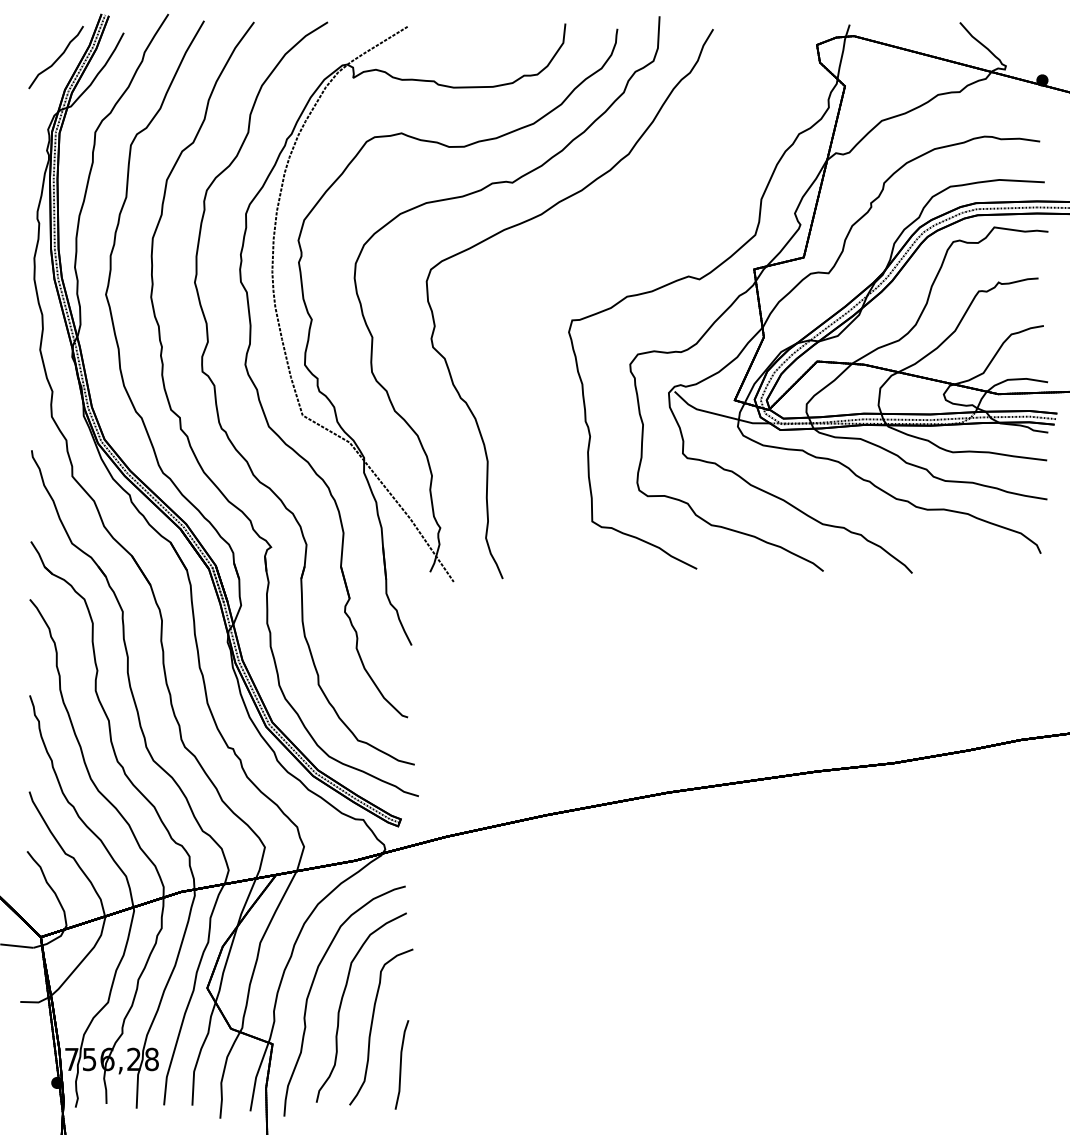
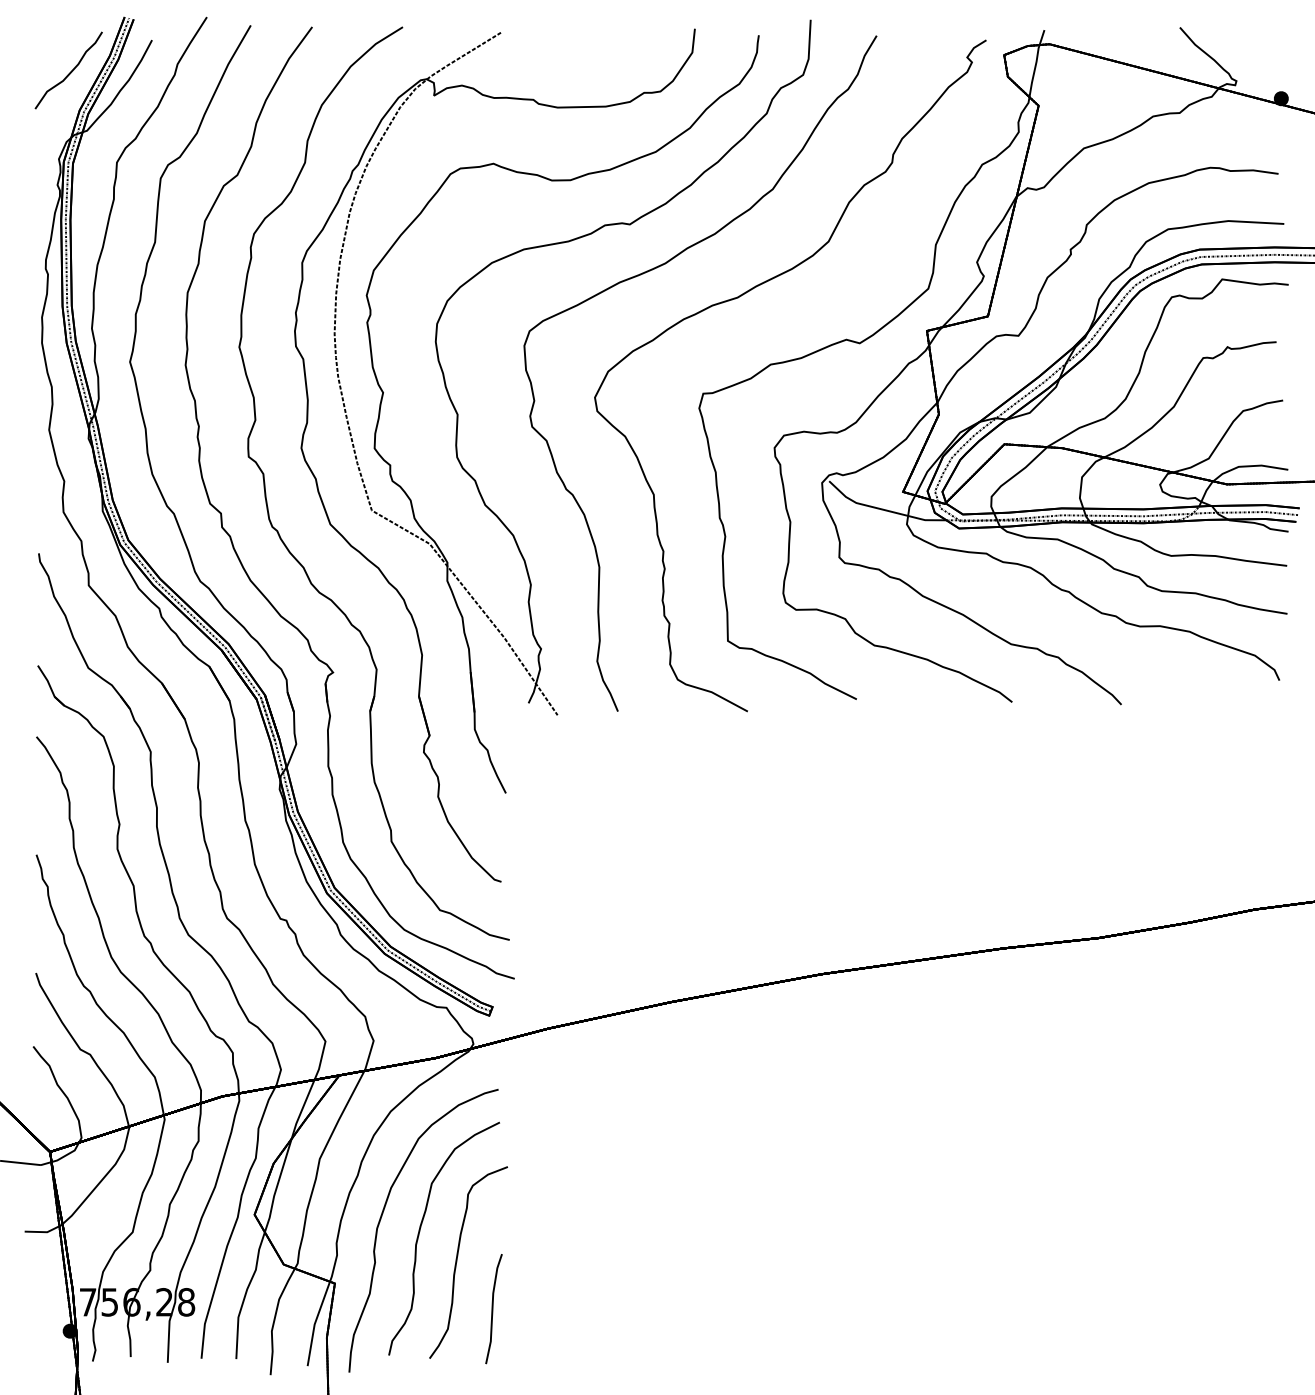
part: (604, 240) -> (743, 295), added

